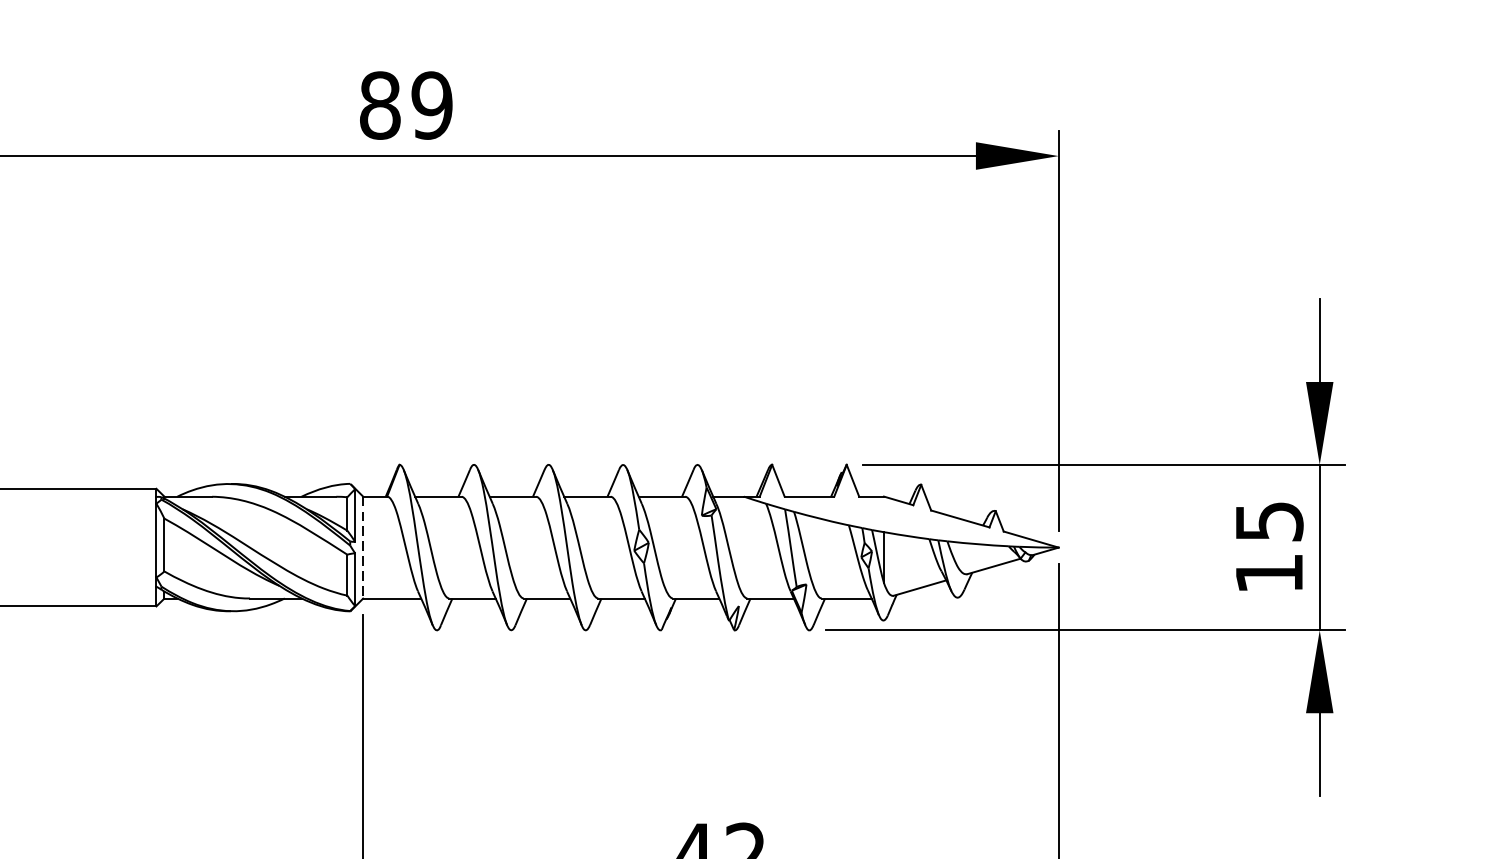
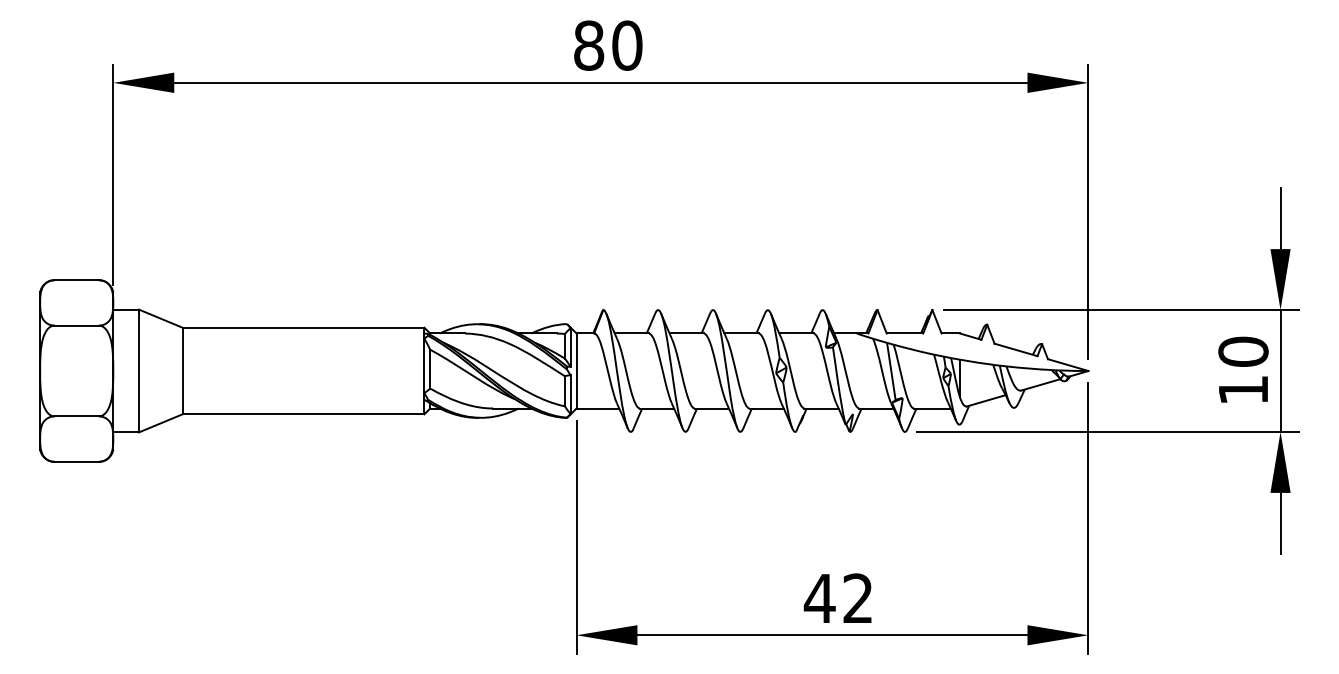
text: (432, 105) -> (627, 45), 89 -> 80
text: (1269, 521) -> (1243, 351), 15 -> 10
line: (363, 548) -> (576, 371), dashed -> solid

